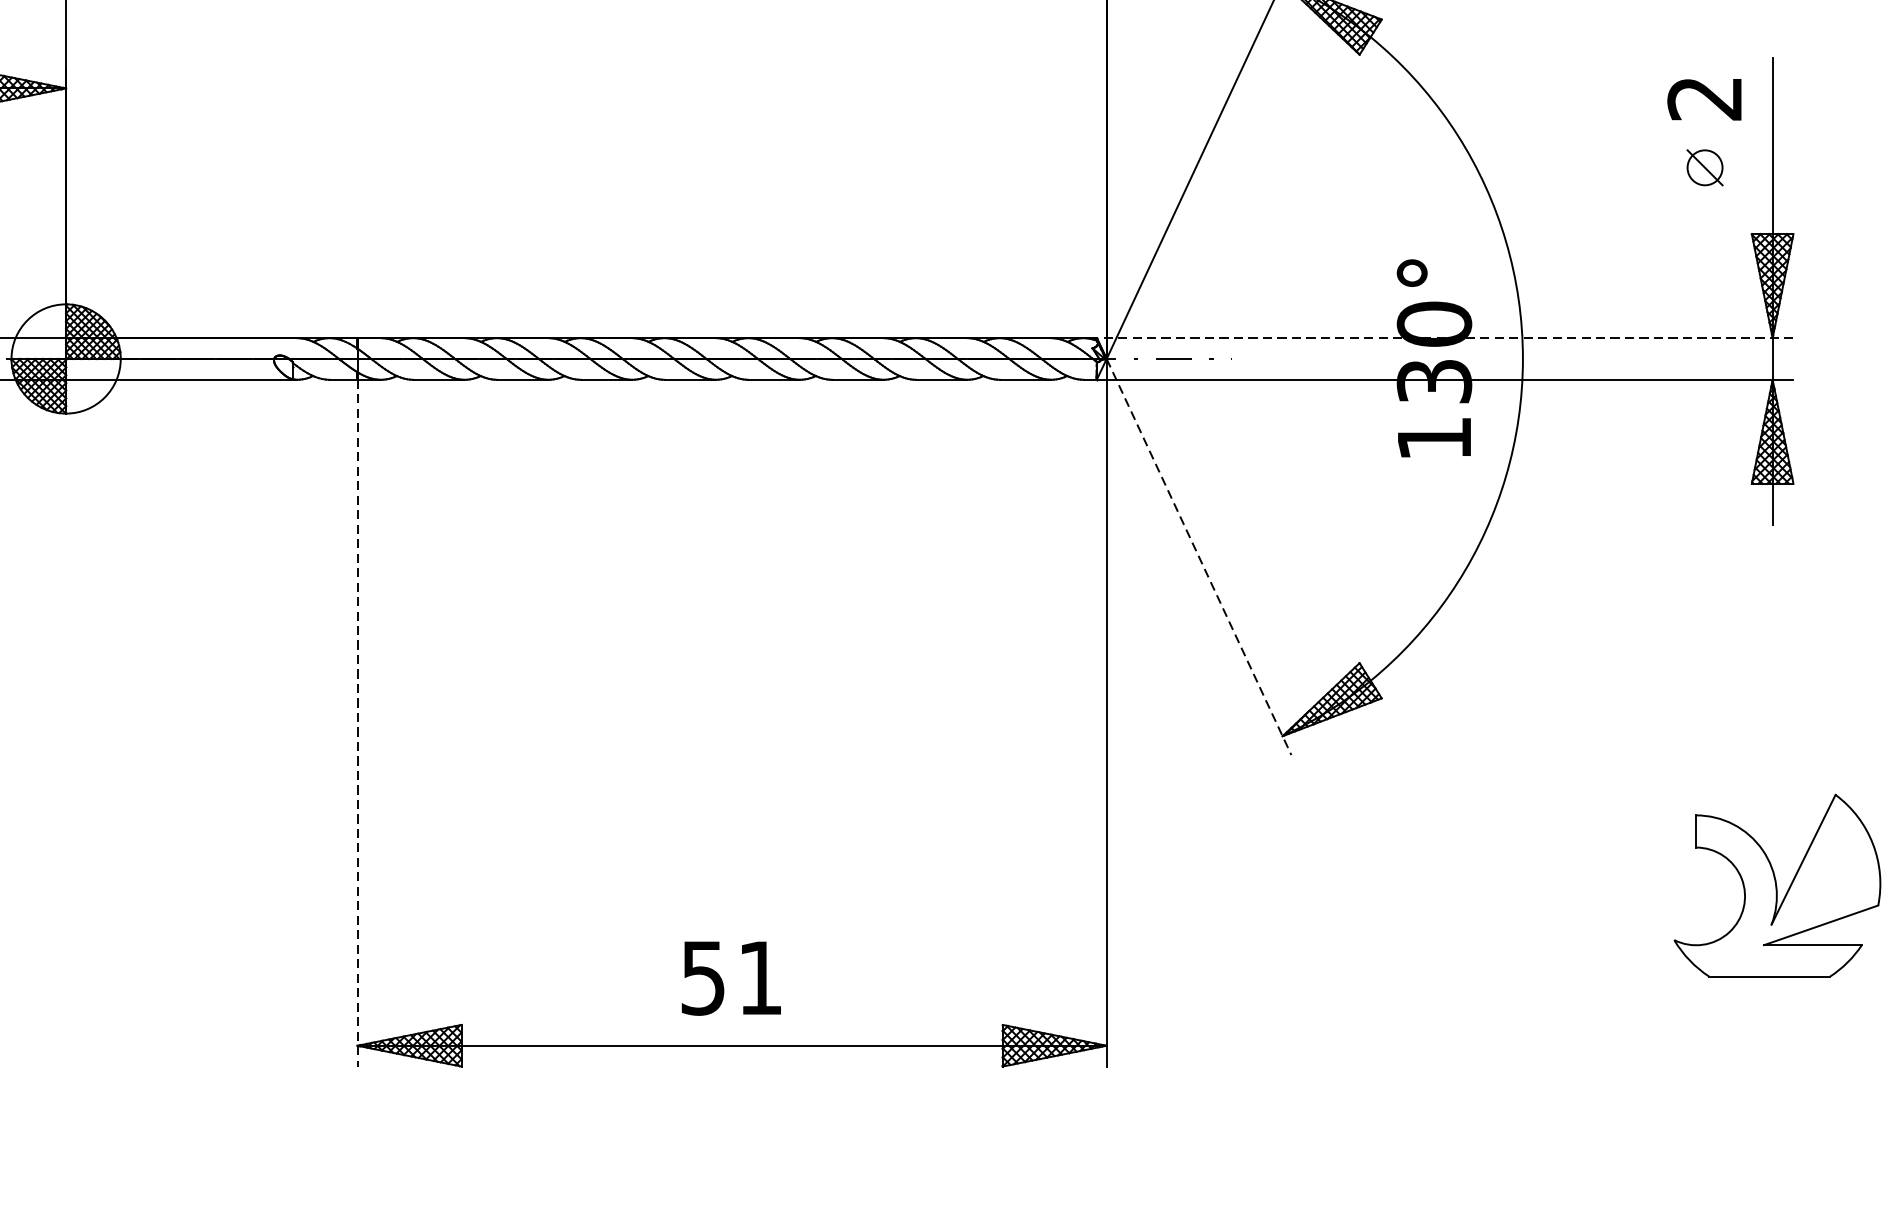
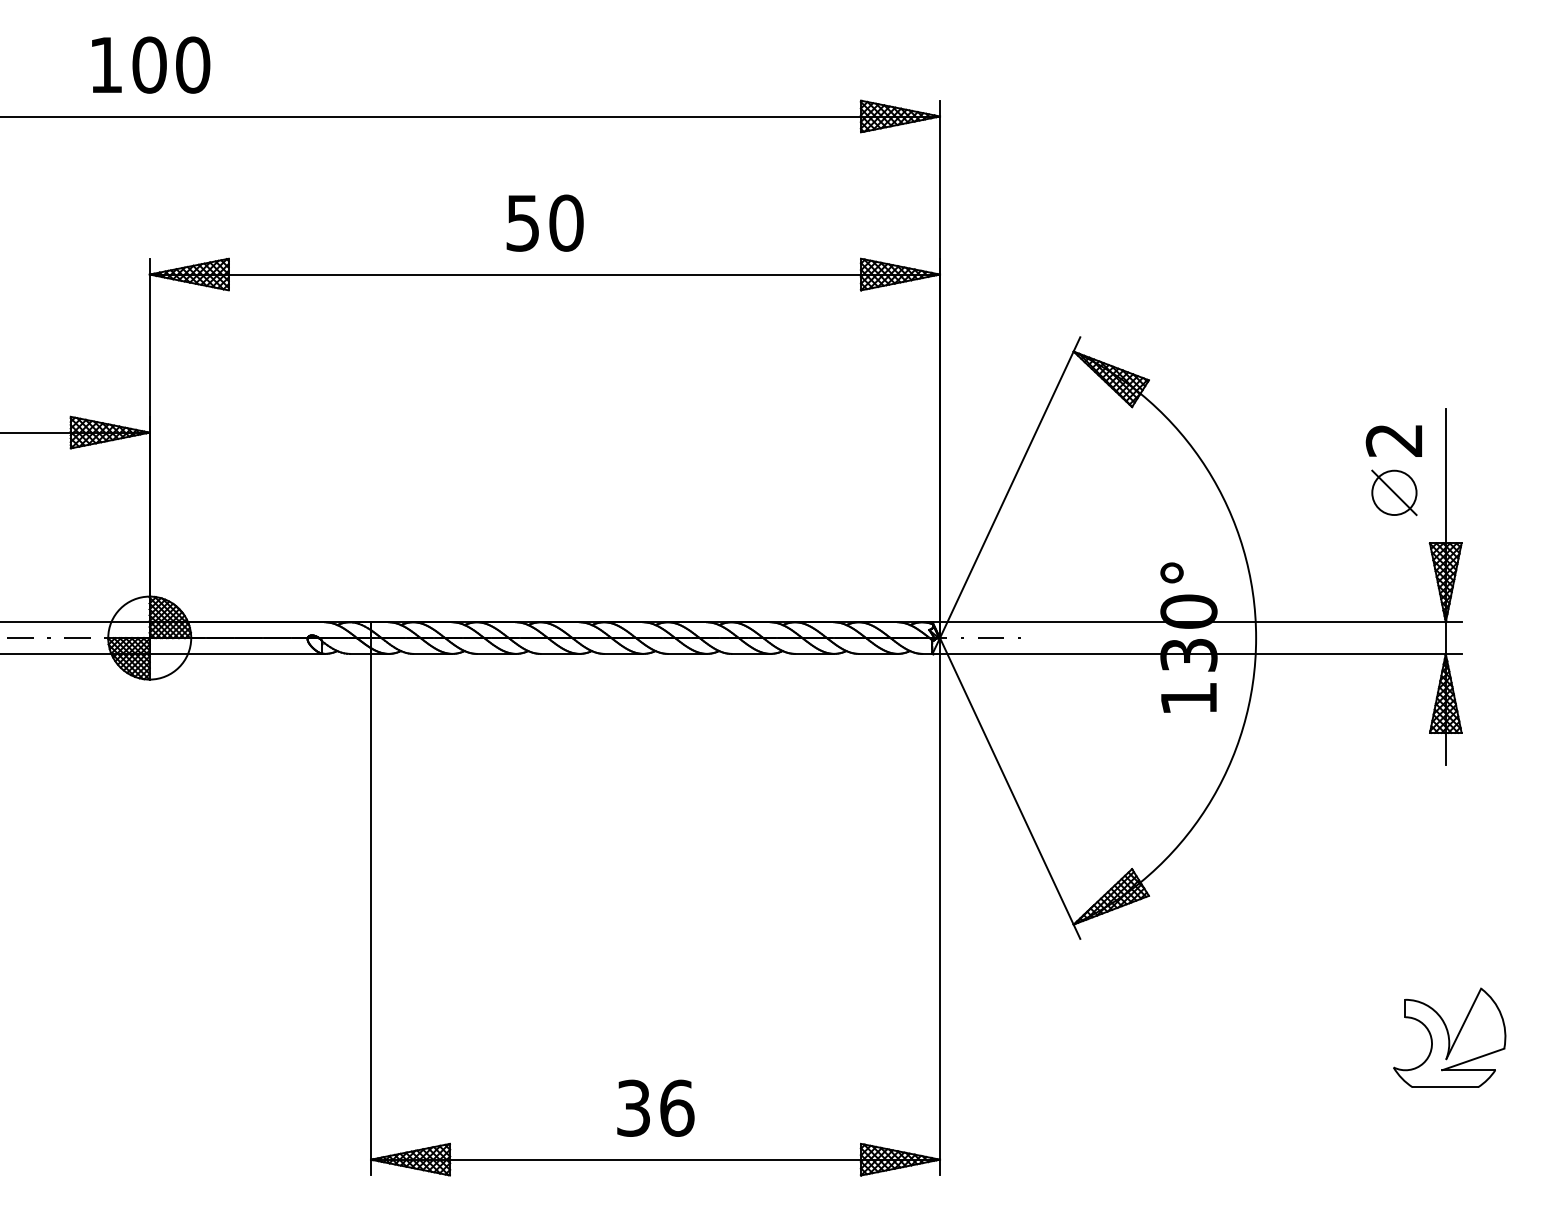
part: (1705, 167) -> (1394, 492), size x1.67
line: (1444, 338) -> (1196, 622), dashed -> solid
line: (1199, 557) -> (1010, 788), dashed -> solid
line: (358, 722) -> (371, 914), dashed -> solid
part: (1777, 884) -> (1449, 1037), size x0.71
text: (732, 977) -> (655, 1107), 51 -> 36

